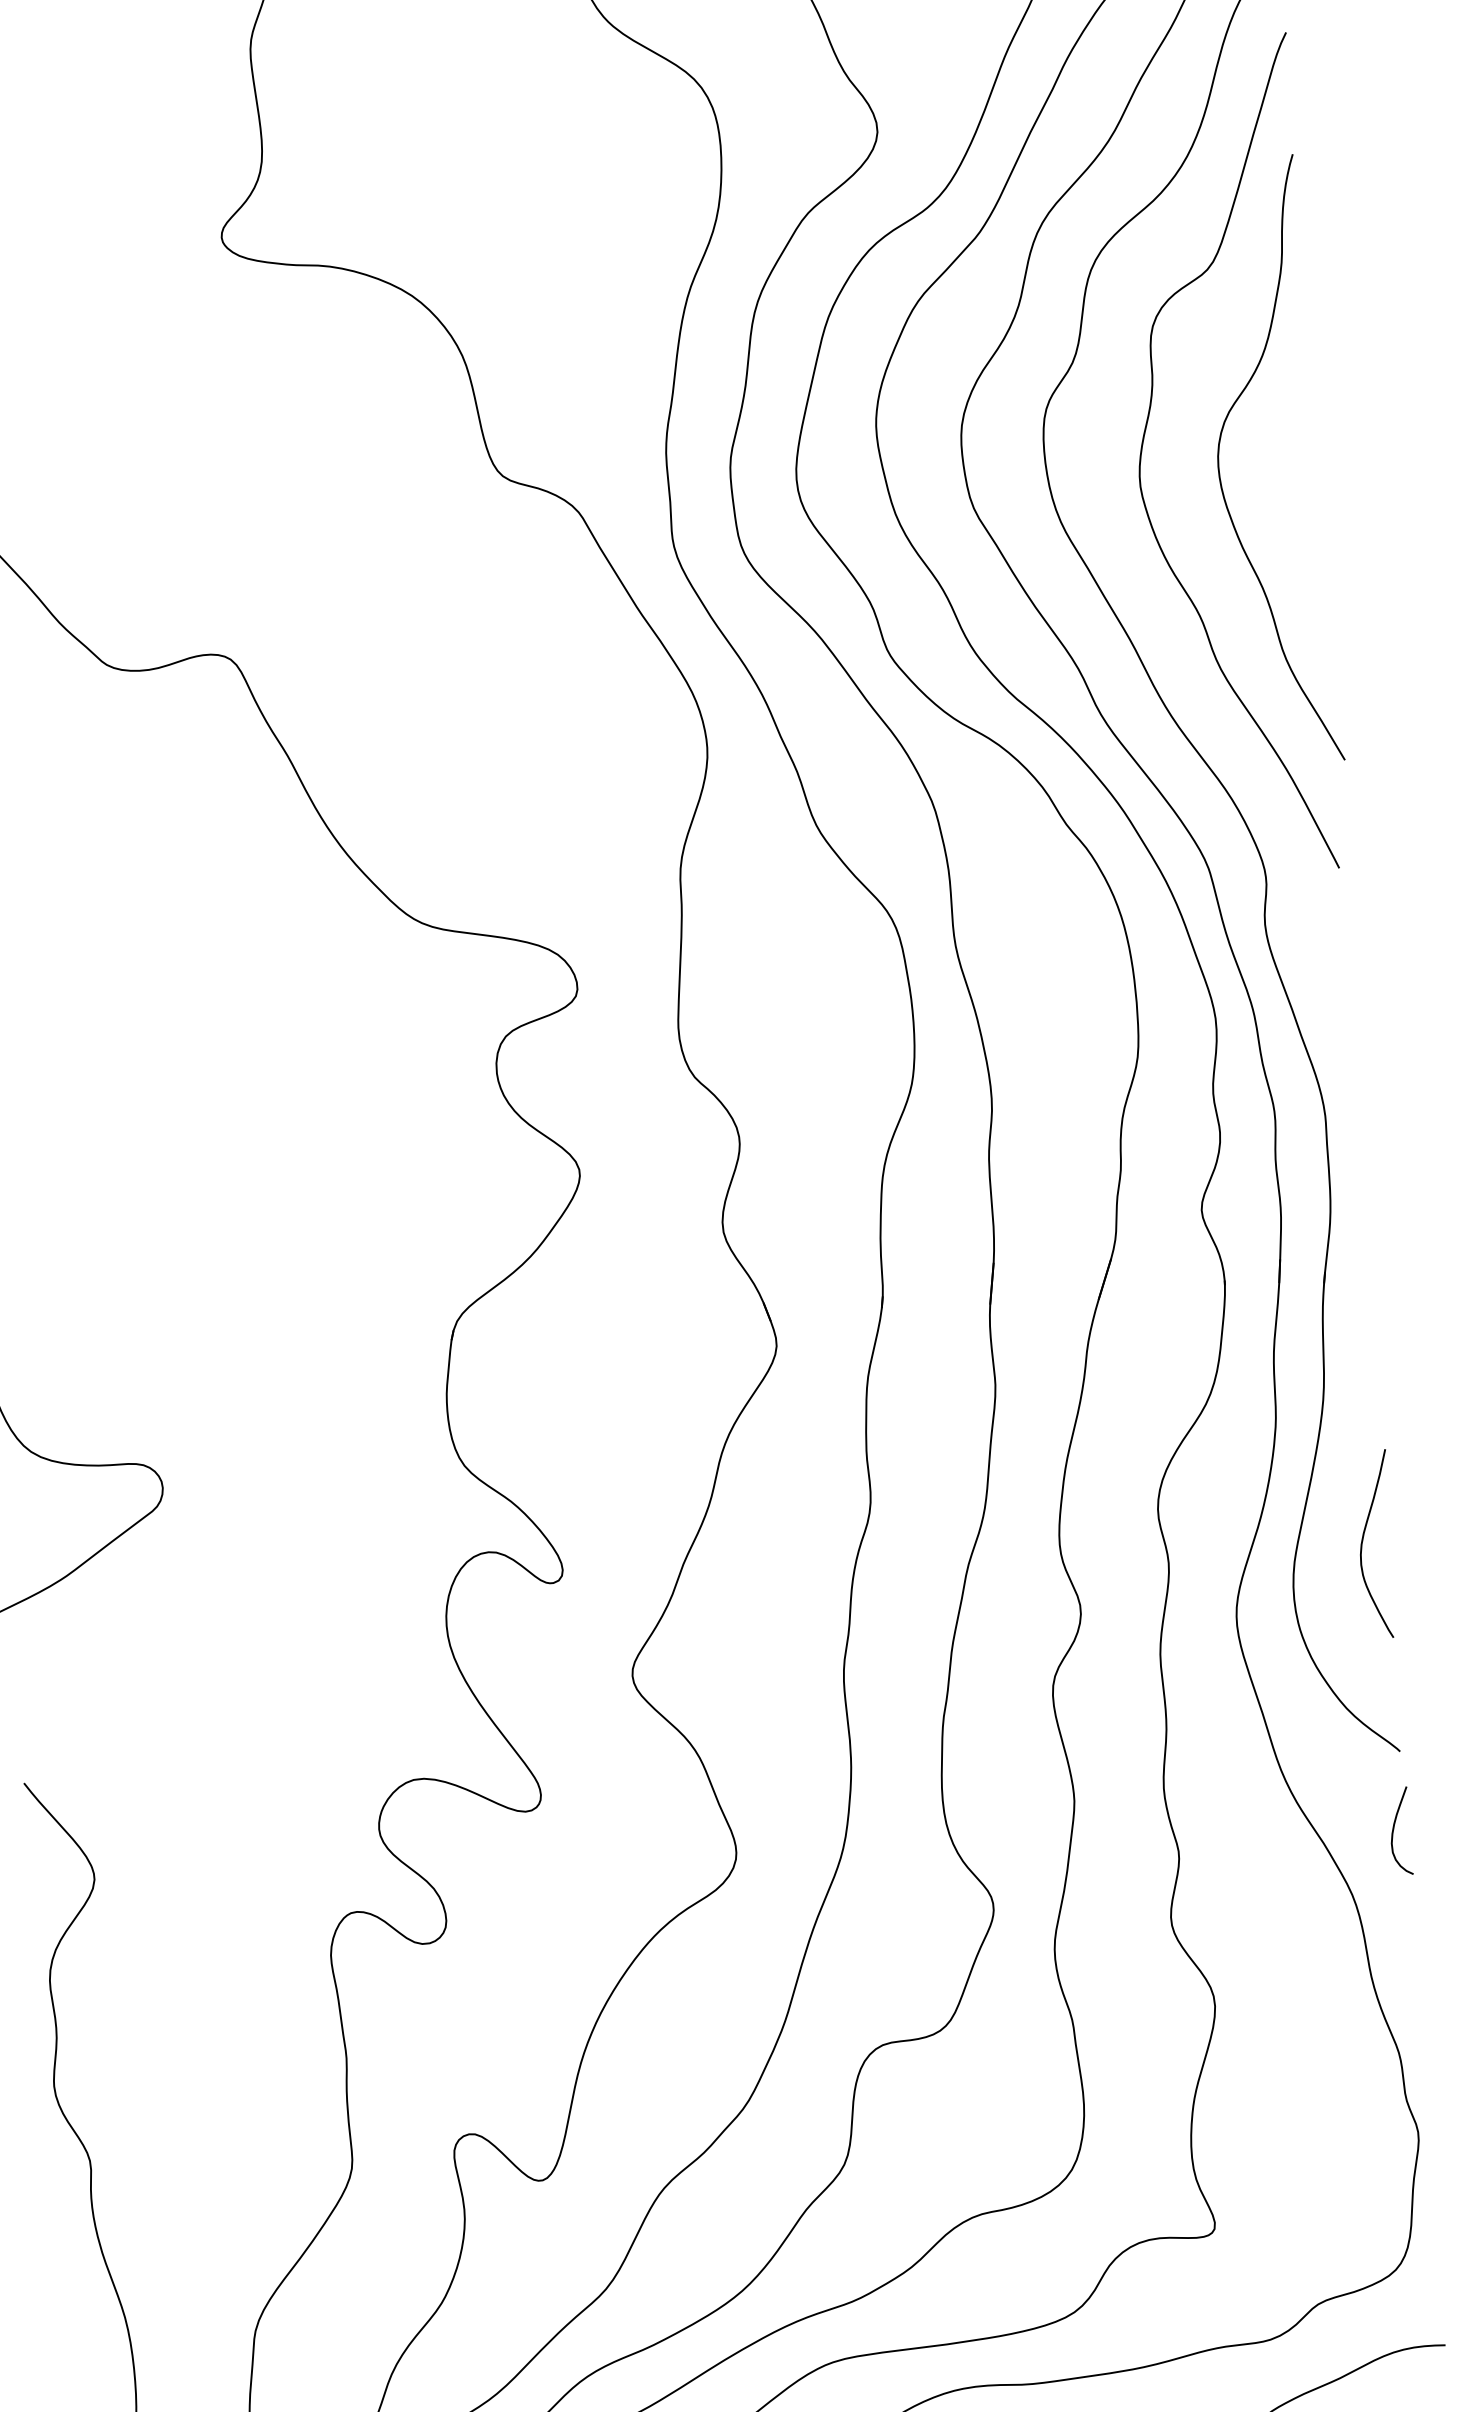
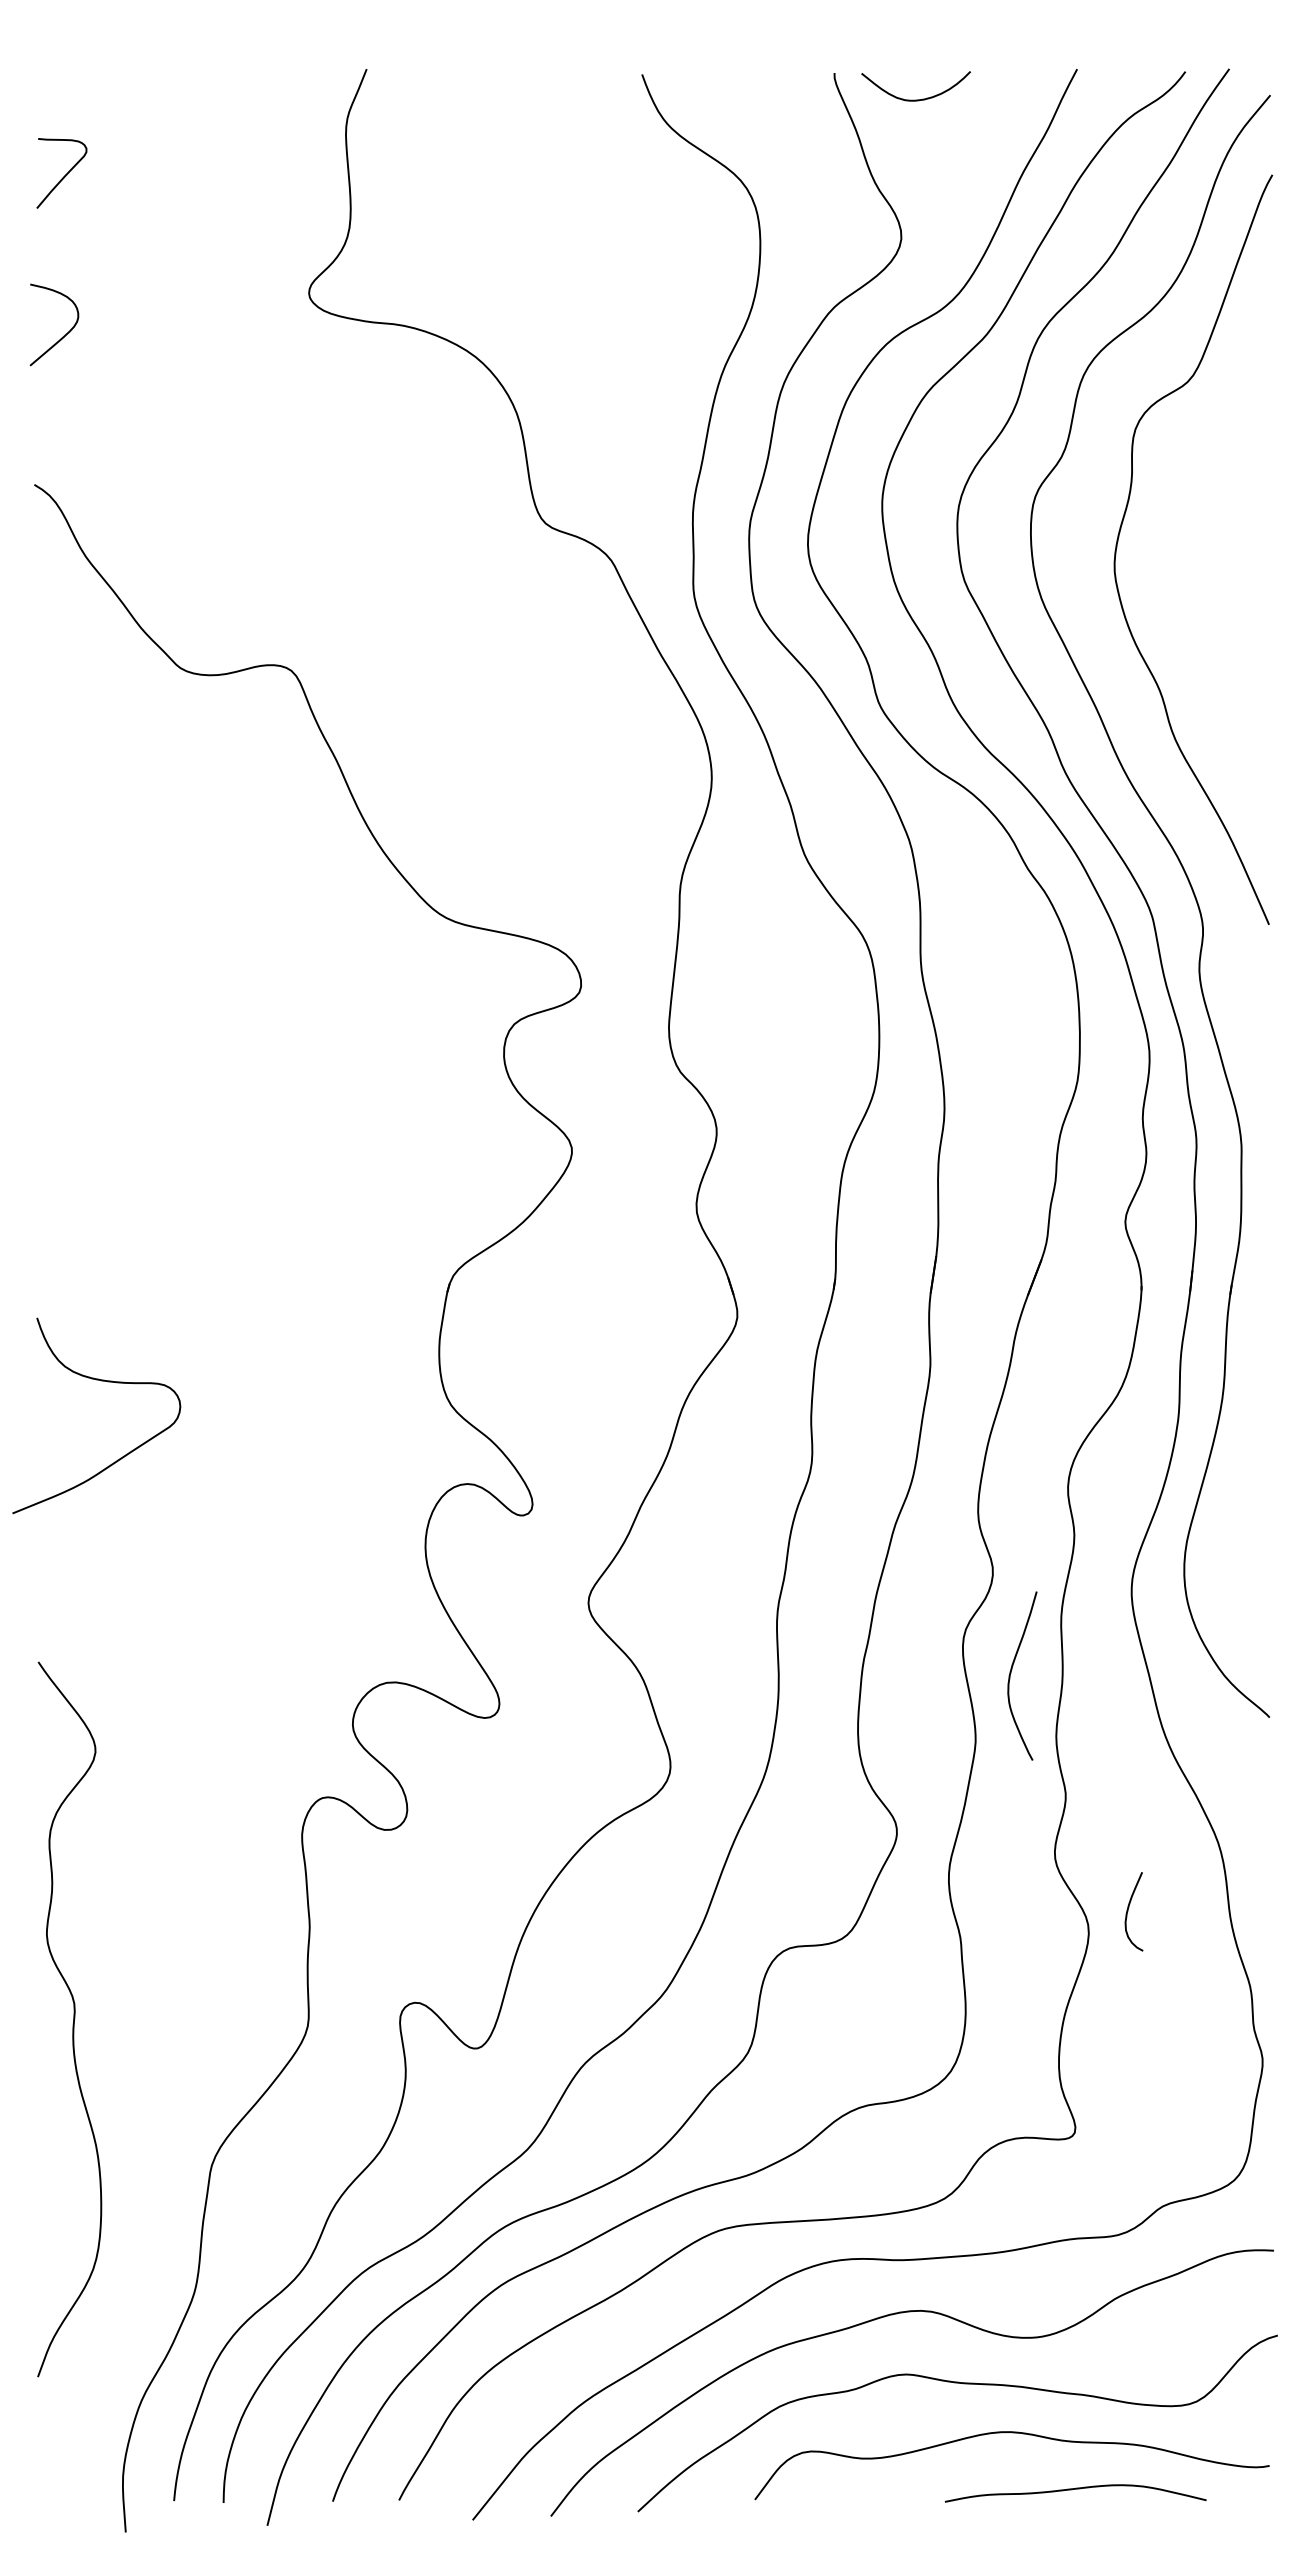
curve: (1219, 454) -> (1187, 547), removed
curve: (1363, 1542) -> (1011, 1673), moved
curve: (1394, 1831) -> (1128, 1911), moved

